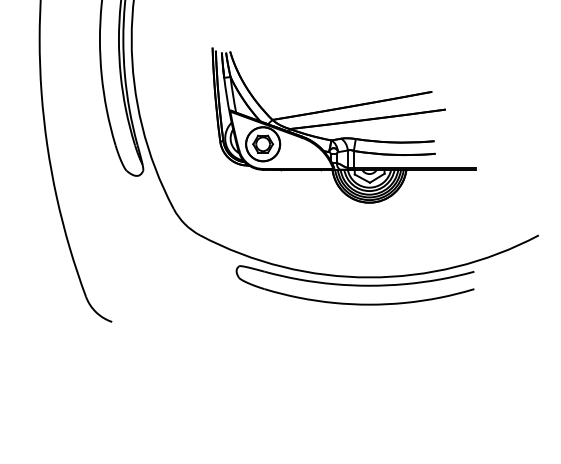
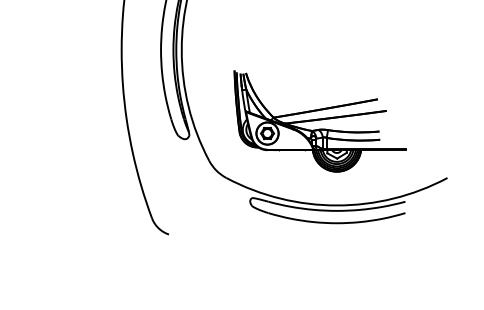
part: (342, 125) -> (319, 121), moved

